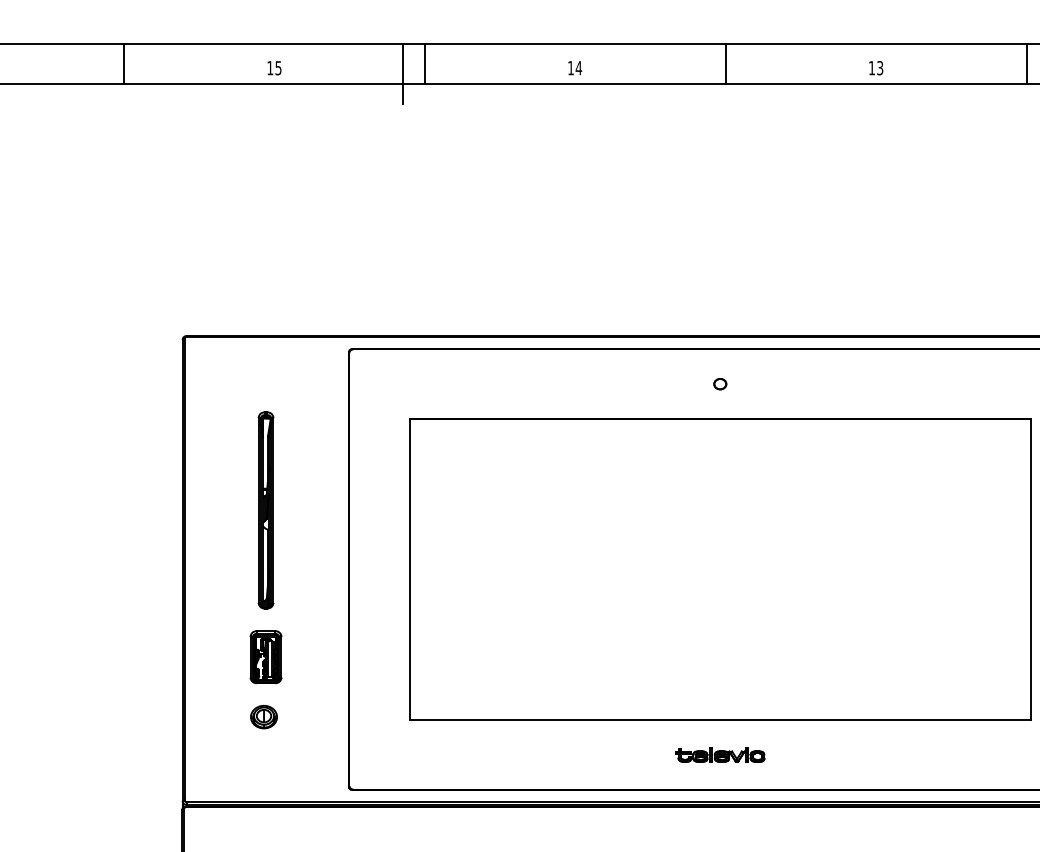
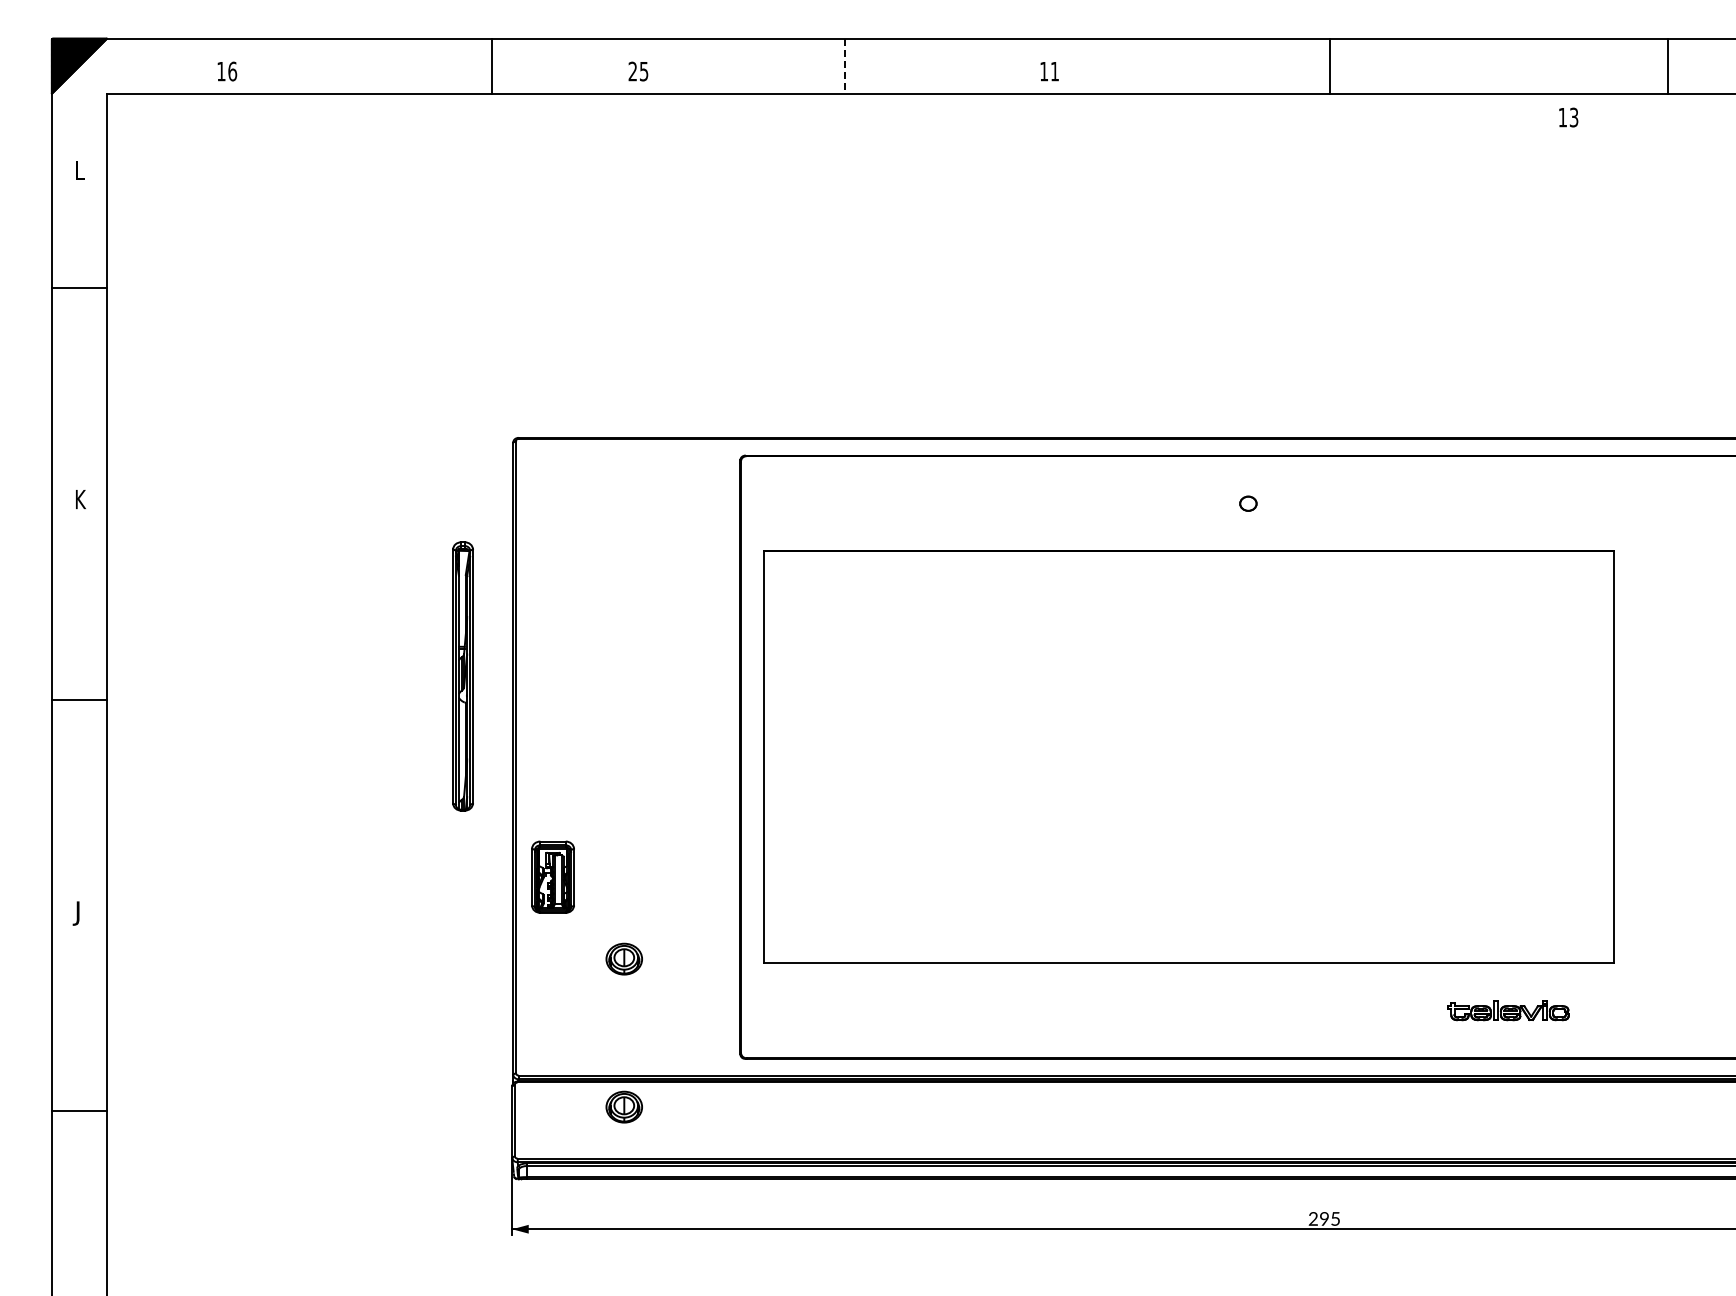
line: (124, 63) -> (492, 65), moved
line: (726, 63) -> (1330, 65), moved
line: (425, 64) -> (844, 66), solid -> dashed
text: (270, 67) -> (632, 70), 15 -> 25
text: (578, 68) -> (1054, 71), 14 -> 11
text: (876, 68) -> (1568, 117), moved
line: (403, 73) -> (814, 79), removed
part: (265, 510) -> (462, 676), moved
part: (719, 568) -> (1188, 756), moved
part: (265, 656) -> (552, 876), moved
part: (720, 754) -> (1508, 1010), moved
part: (263, 824) -> (623, 1106), added

